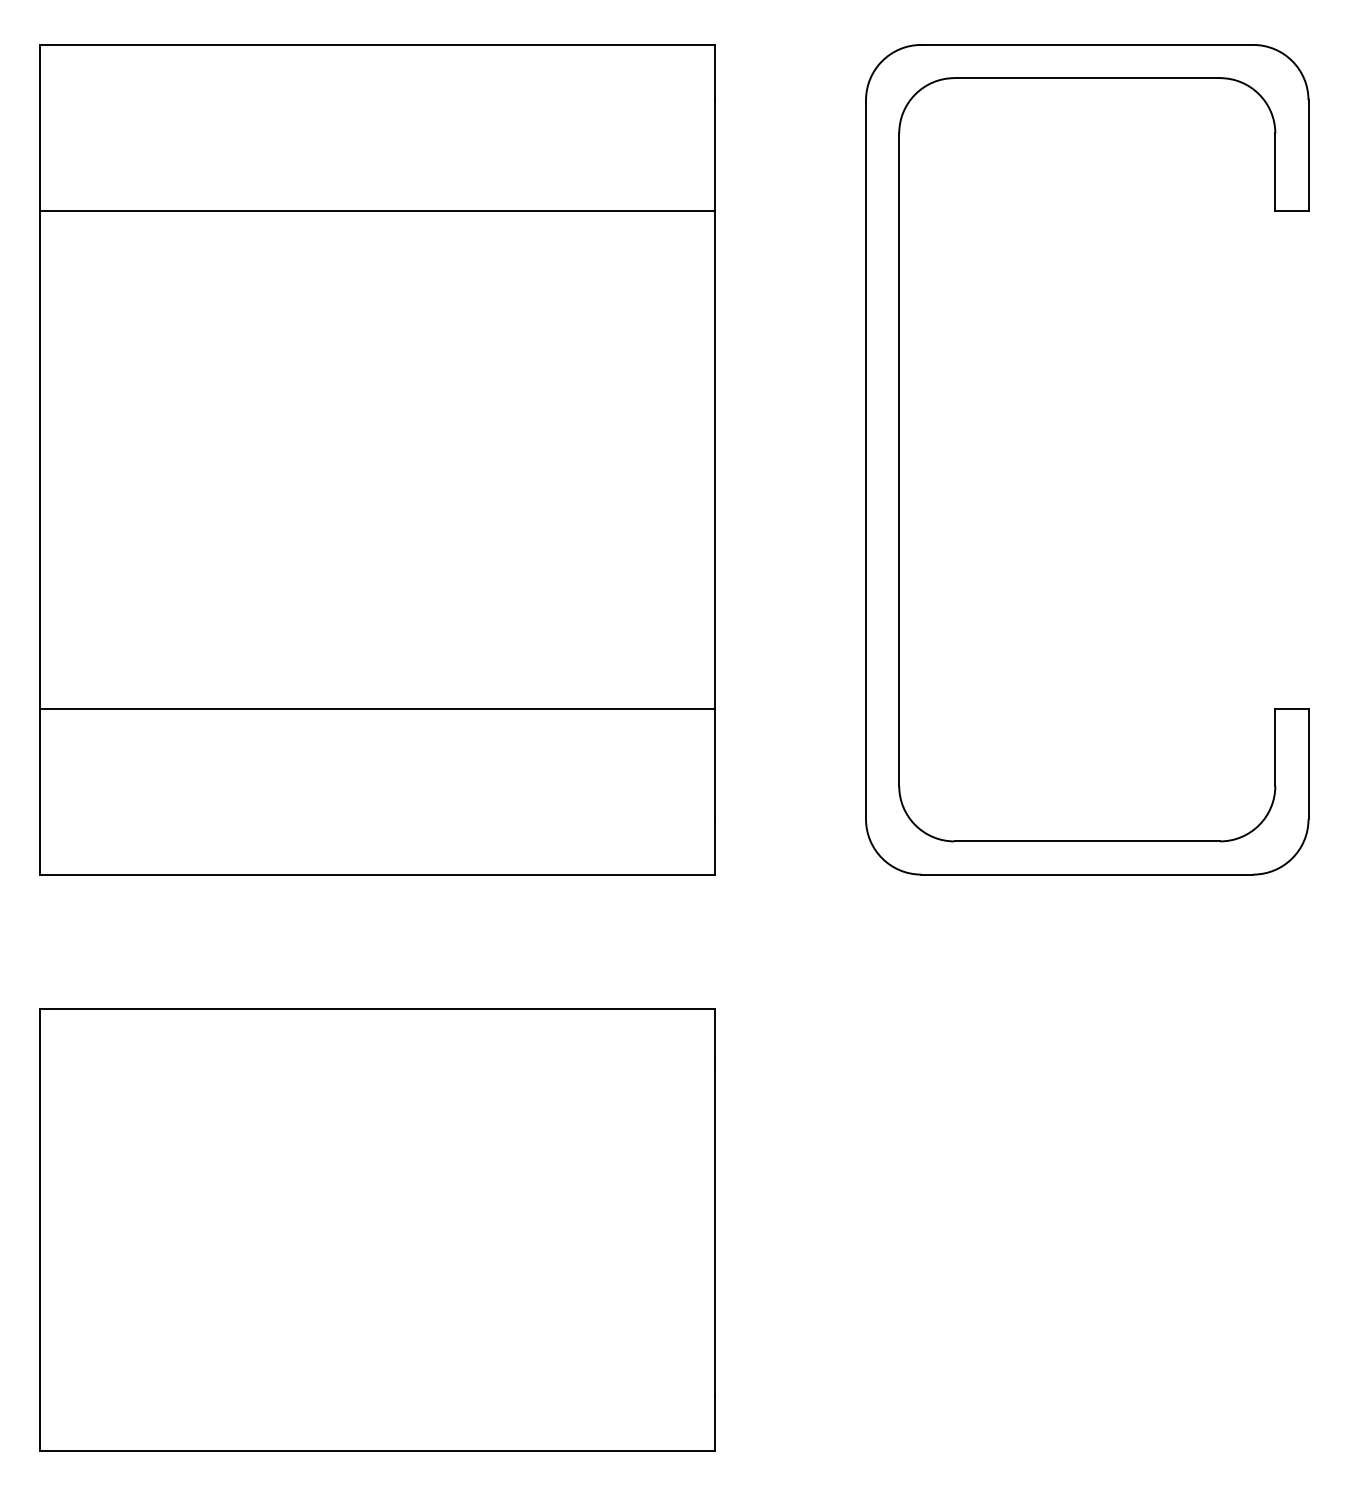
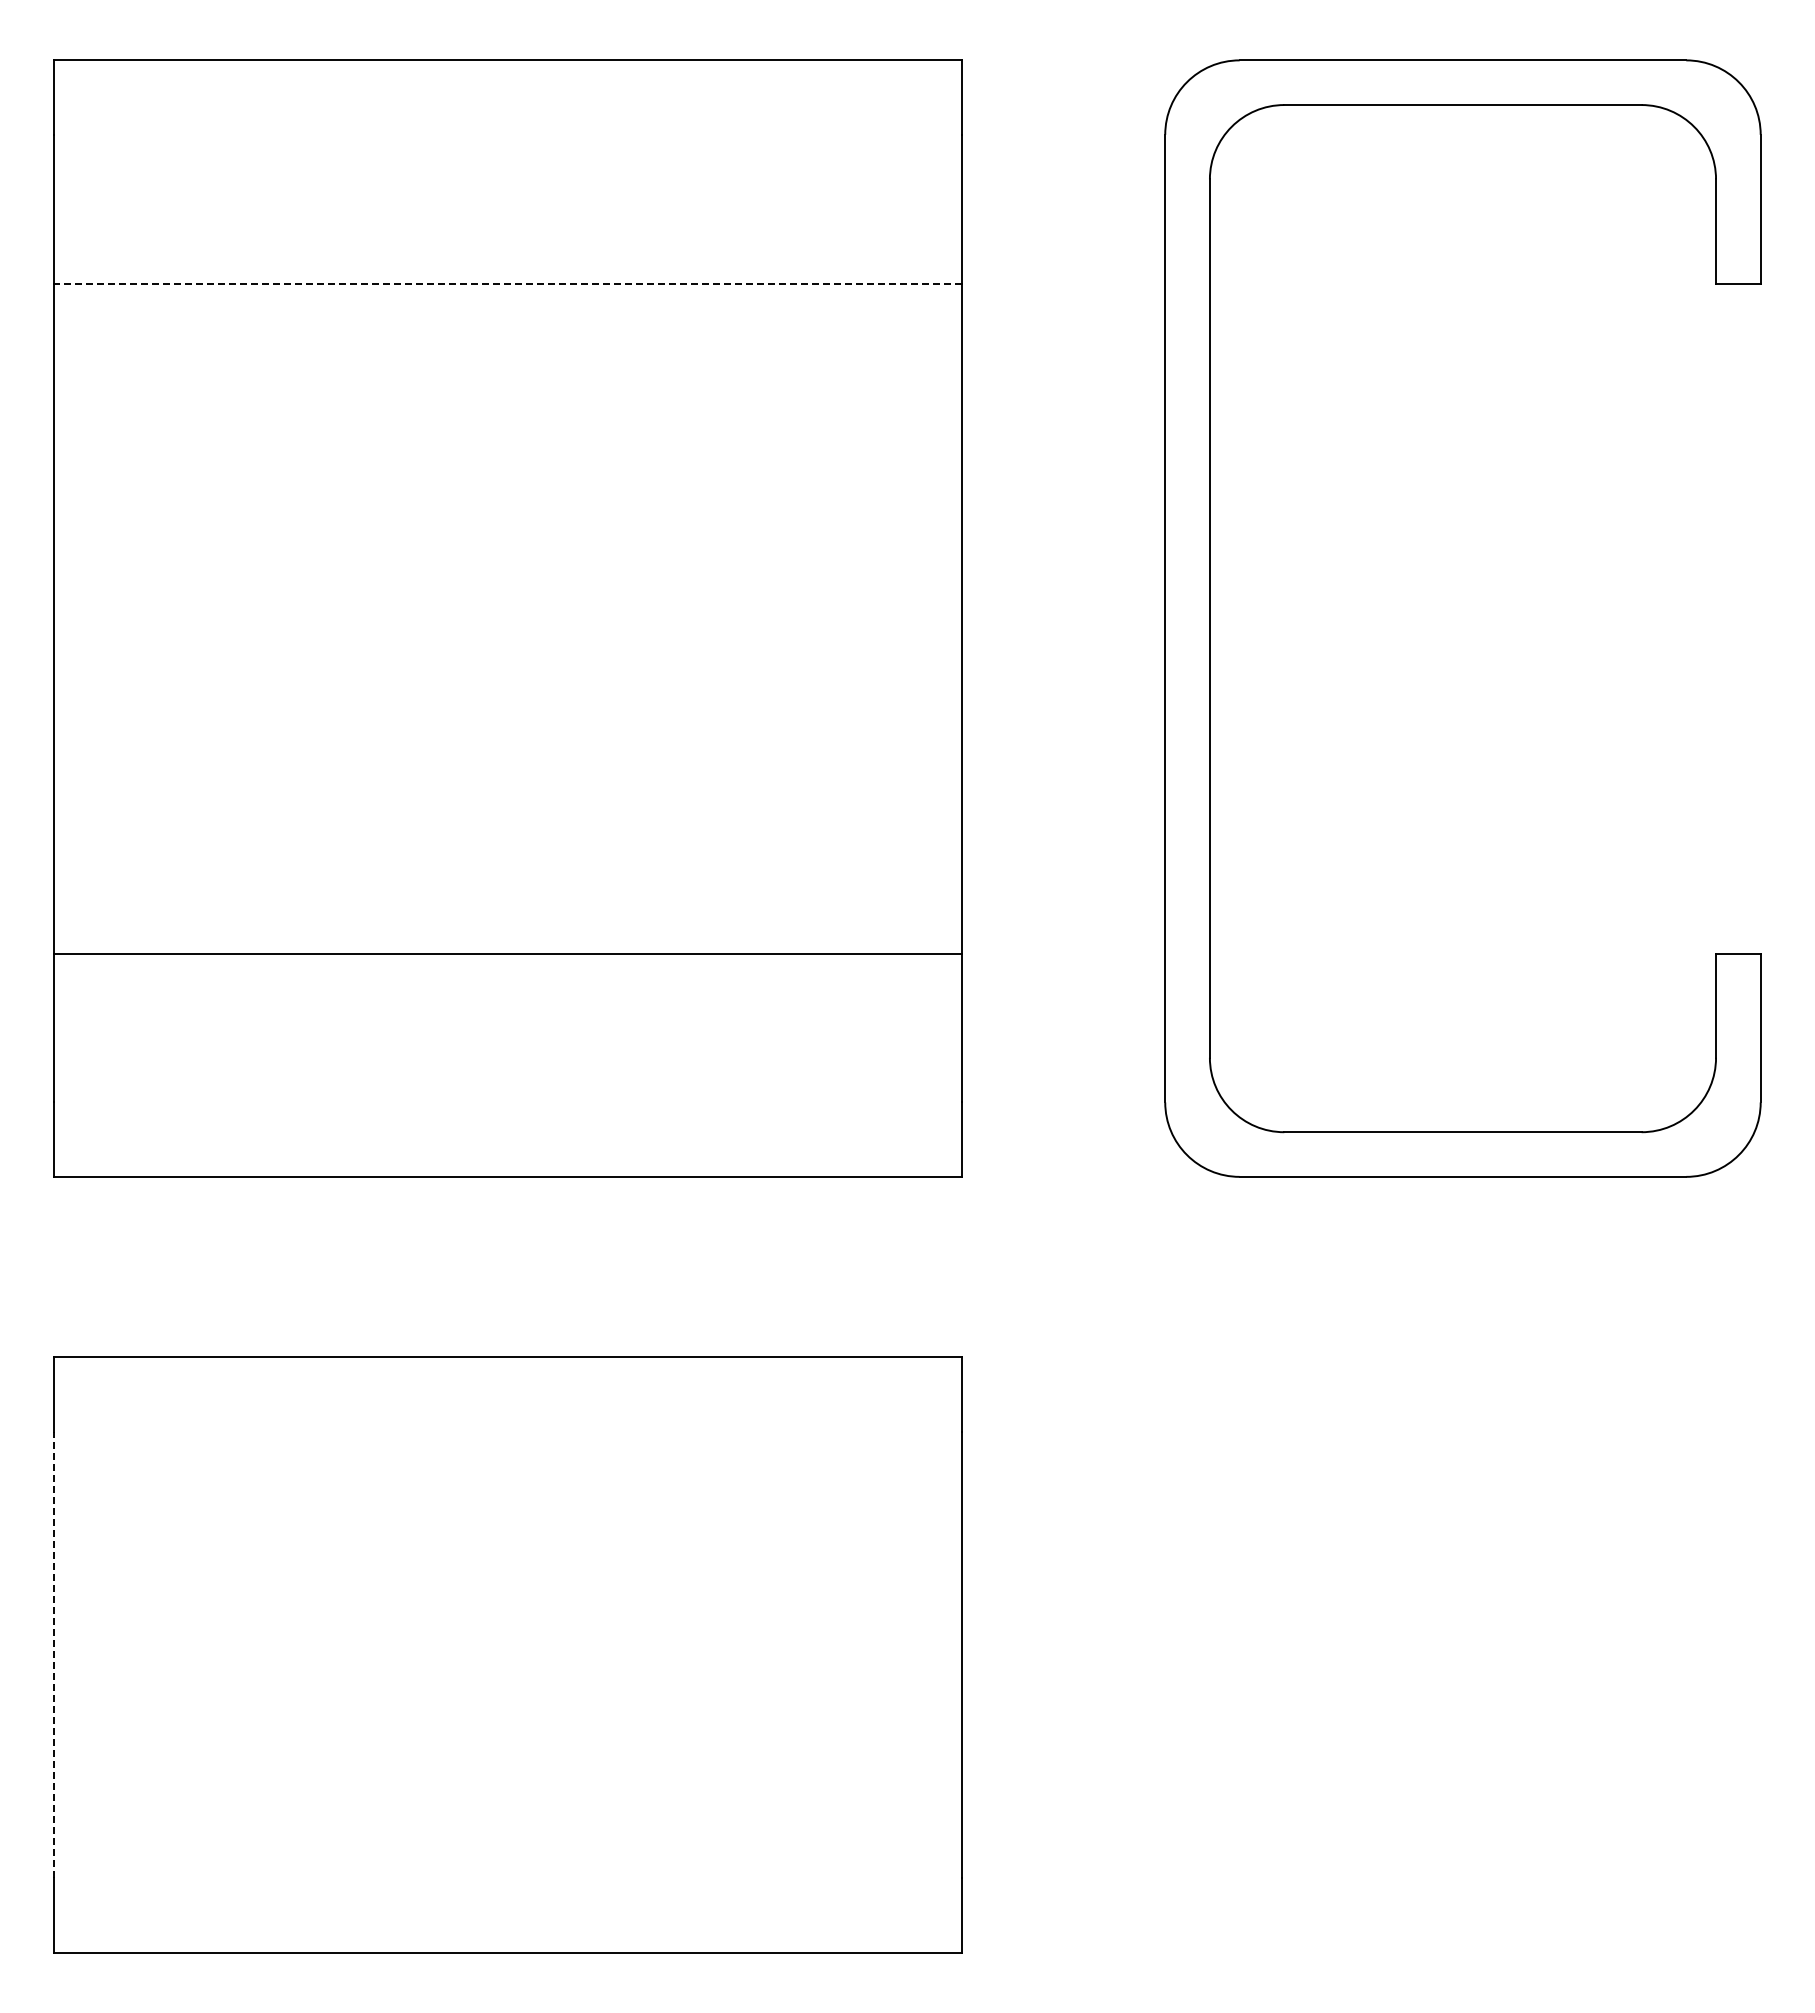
line: (377, 210) -> (507, 283), solid -> dashed
line: (40, 1229) -> (54, 1654), solid -> dashed

